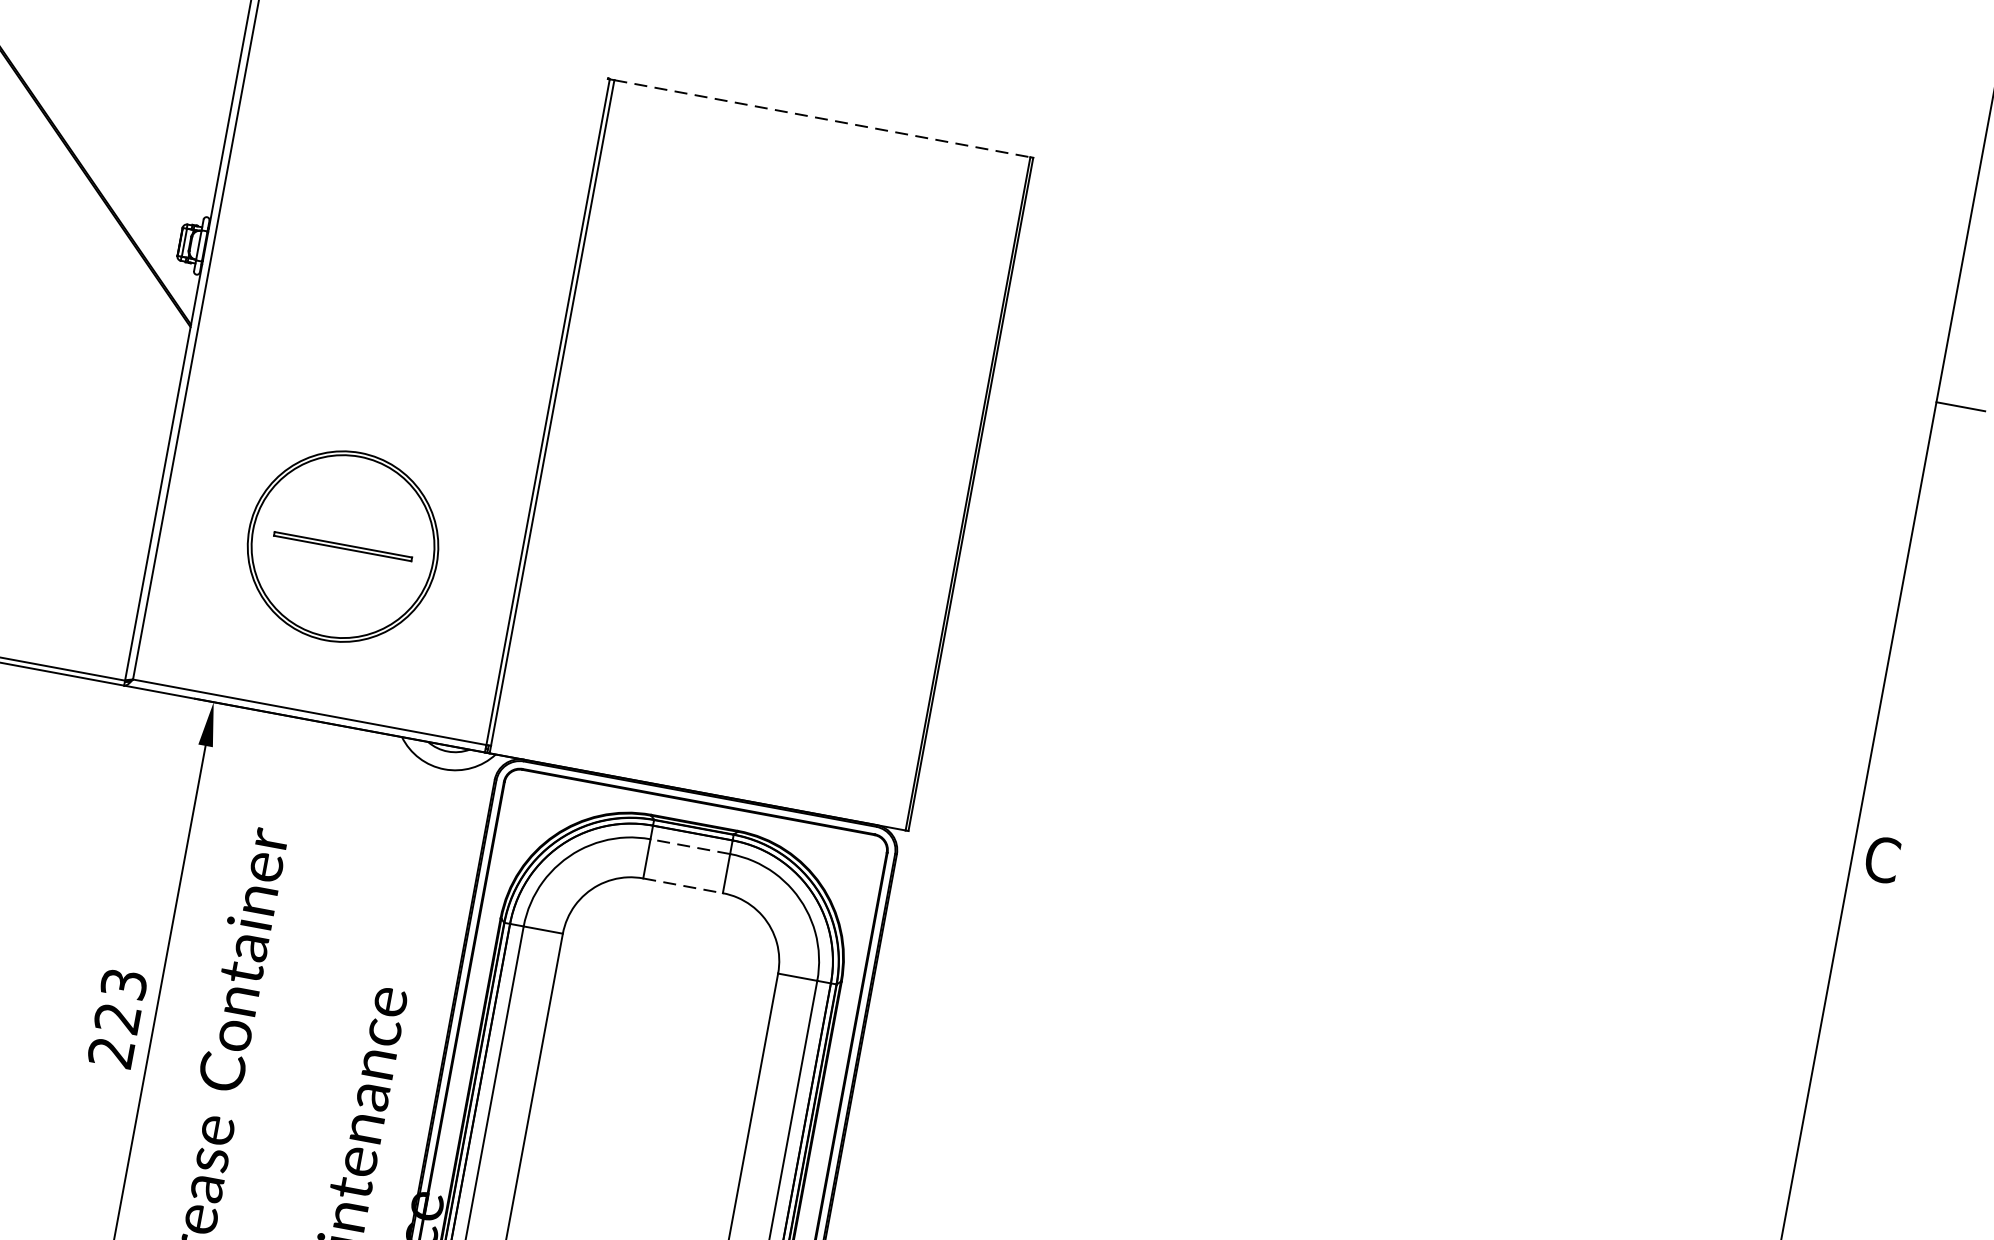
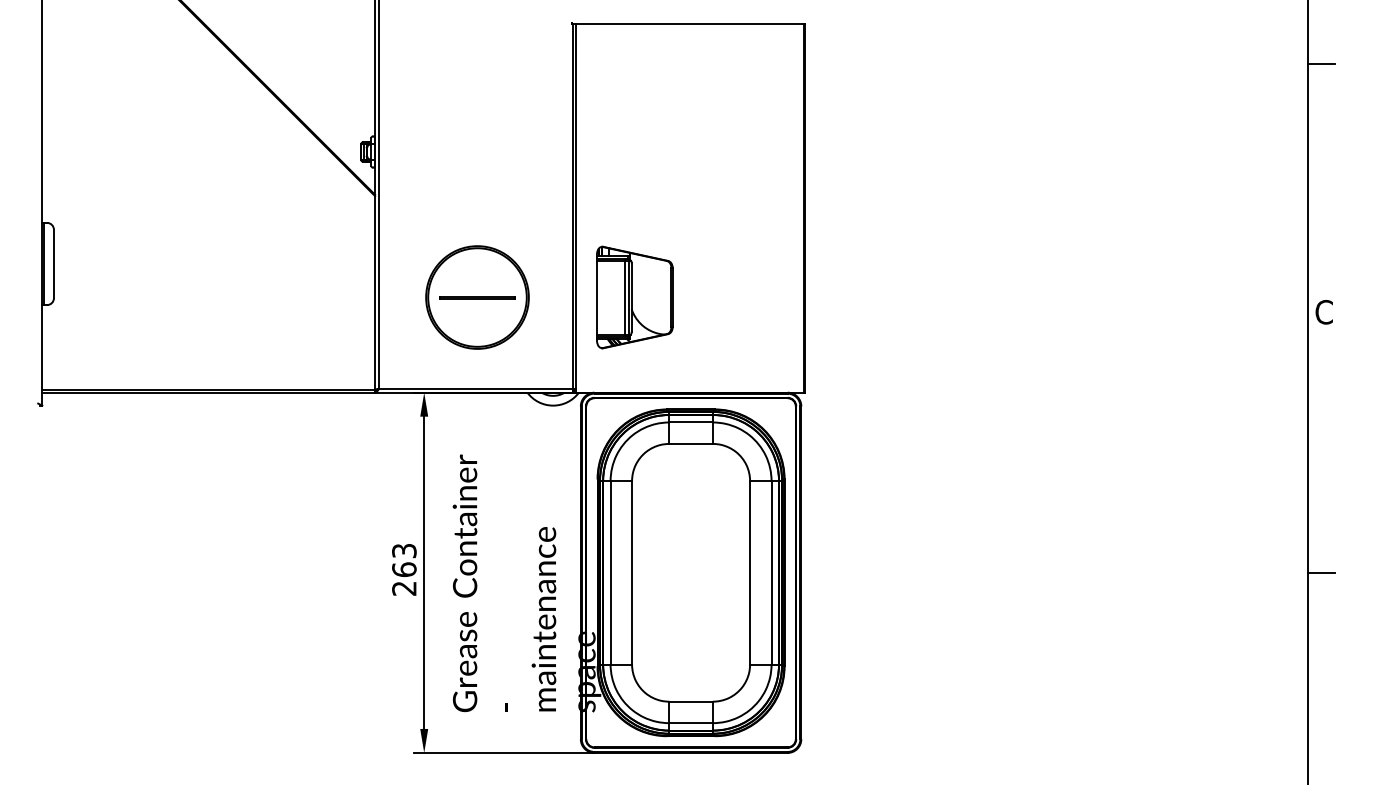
line: (824, 118) -> (690, 23), dashed -> solid
part: (629, 599) -> (634, 297), added
line: (691, 846) -> (691, 422), dashed -> solid
line: (683, 885) -> (691, 443), dashed -> solid
text: (117, 1017) -> (404, 569), 223 -> 263

